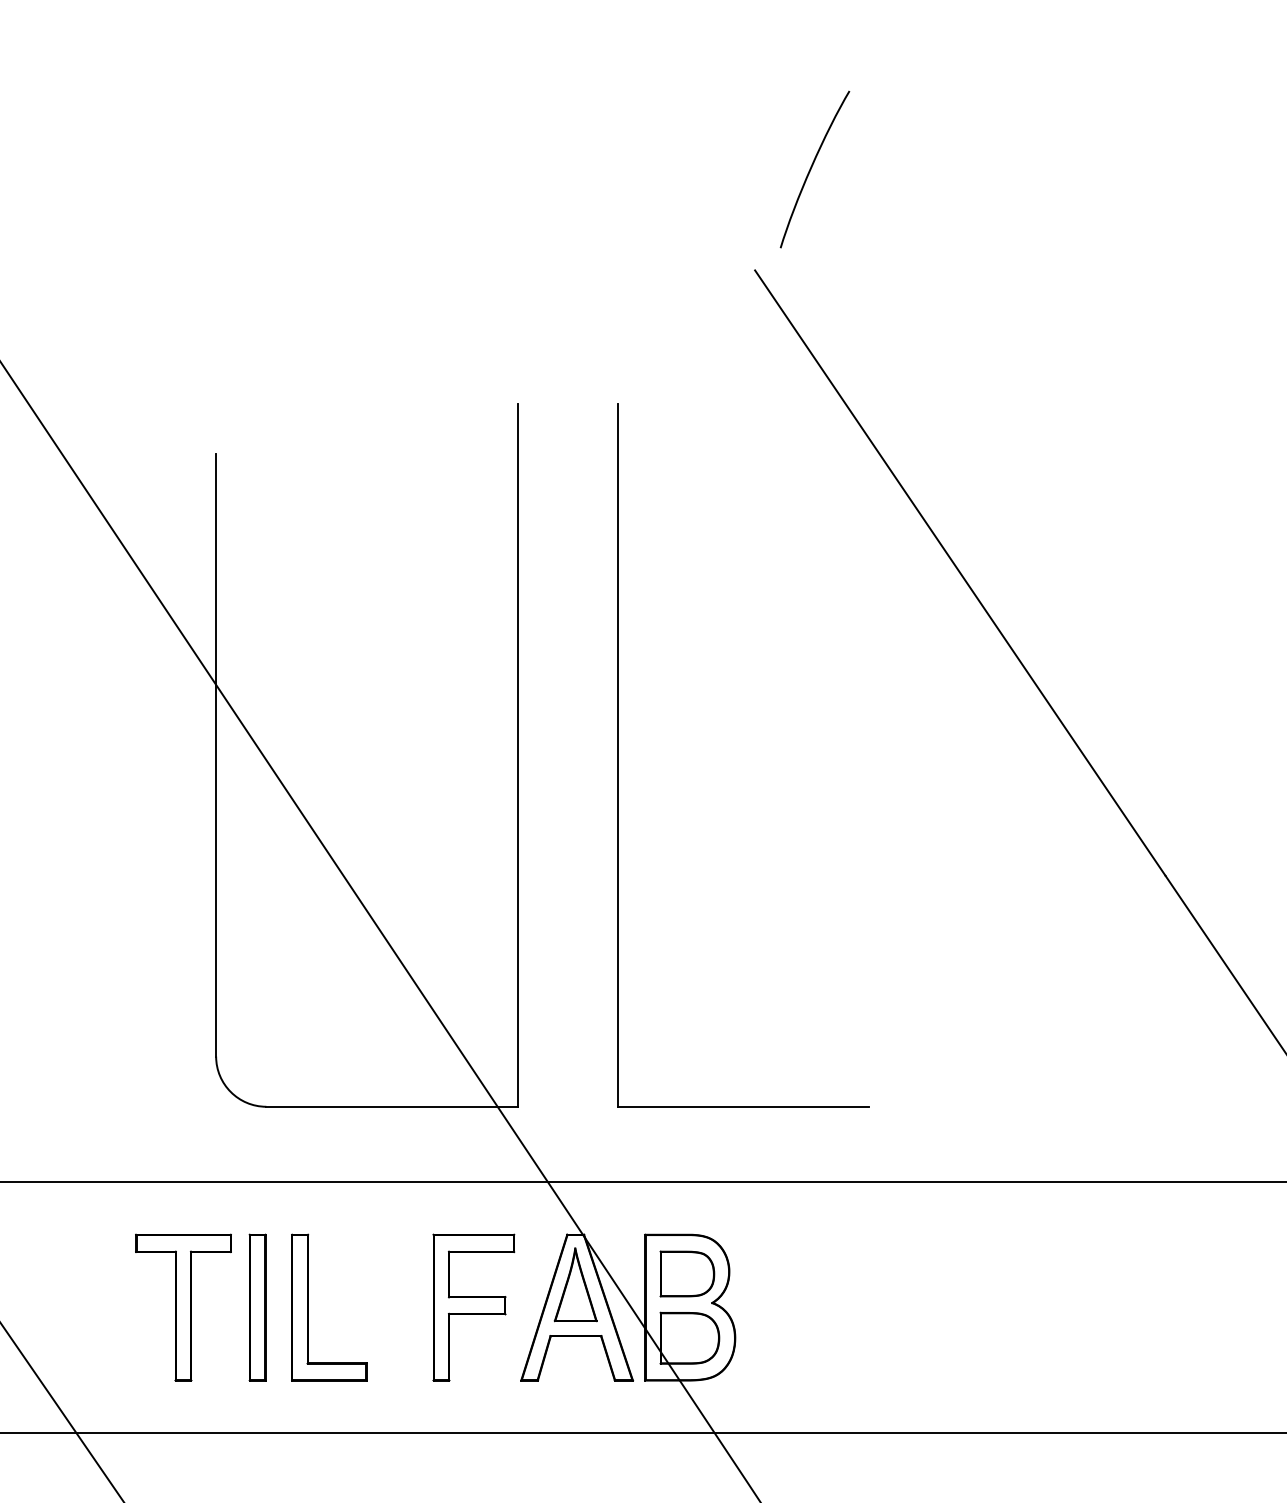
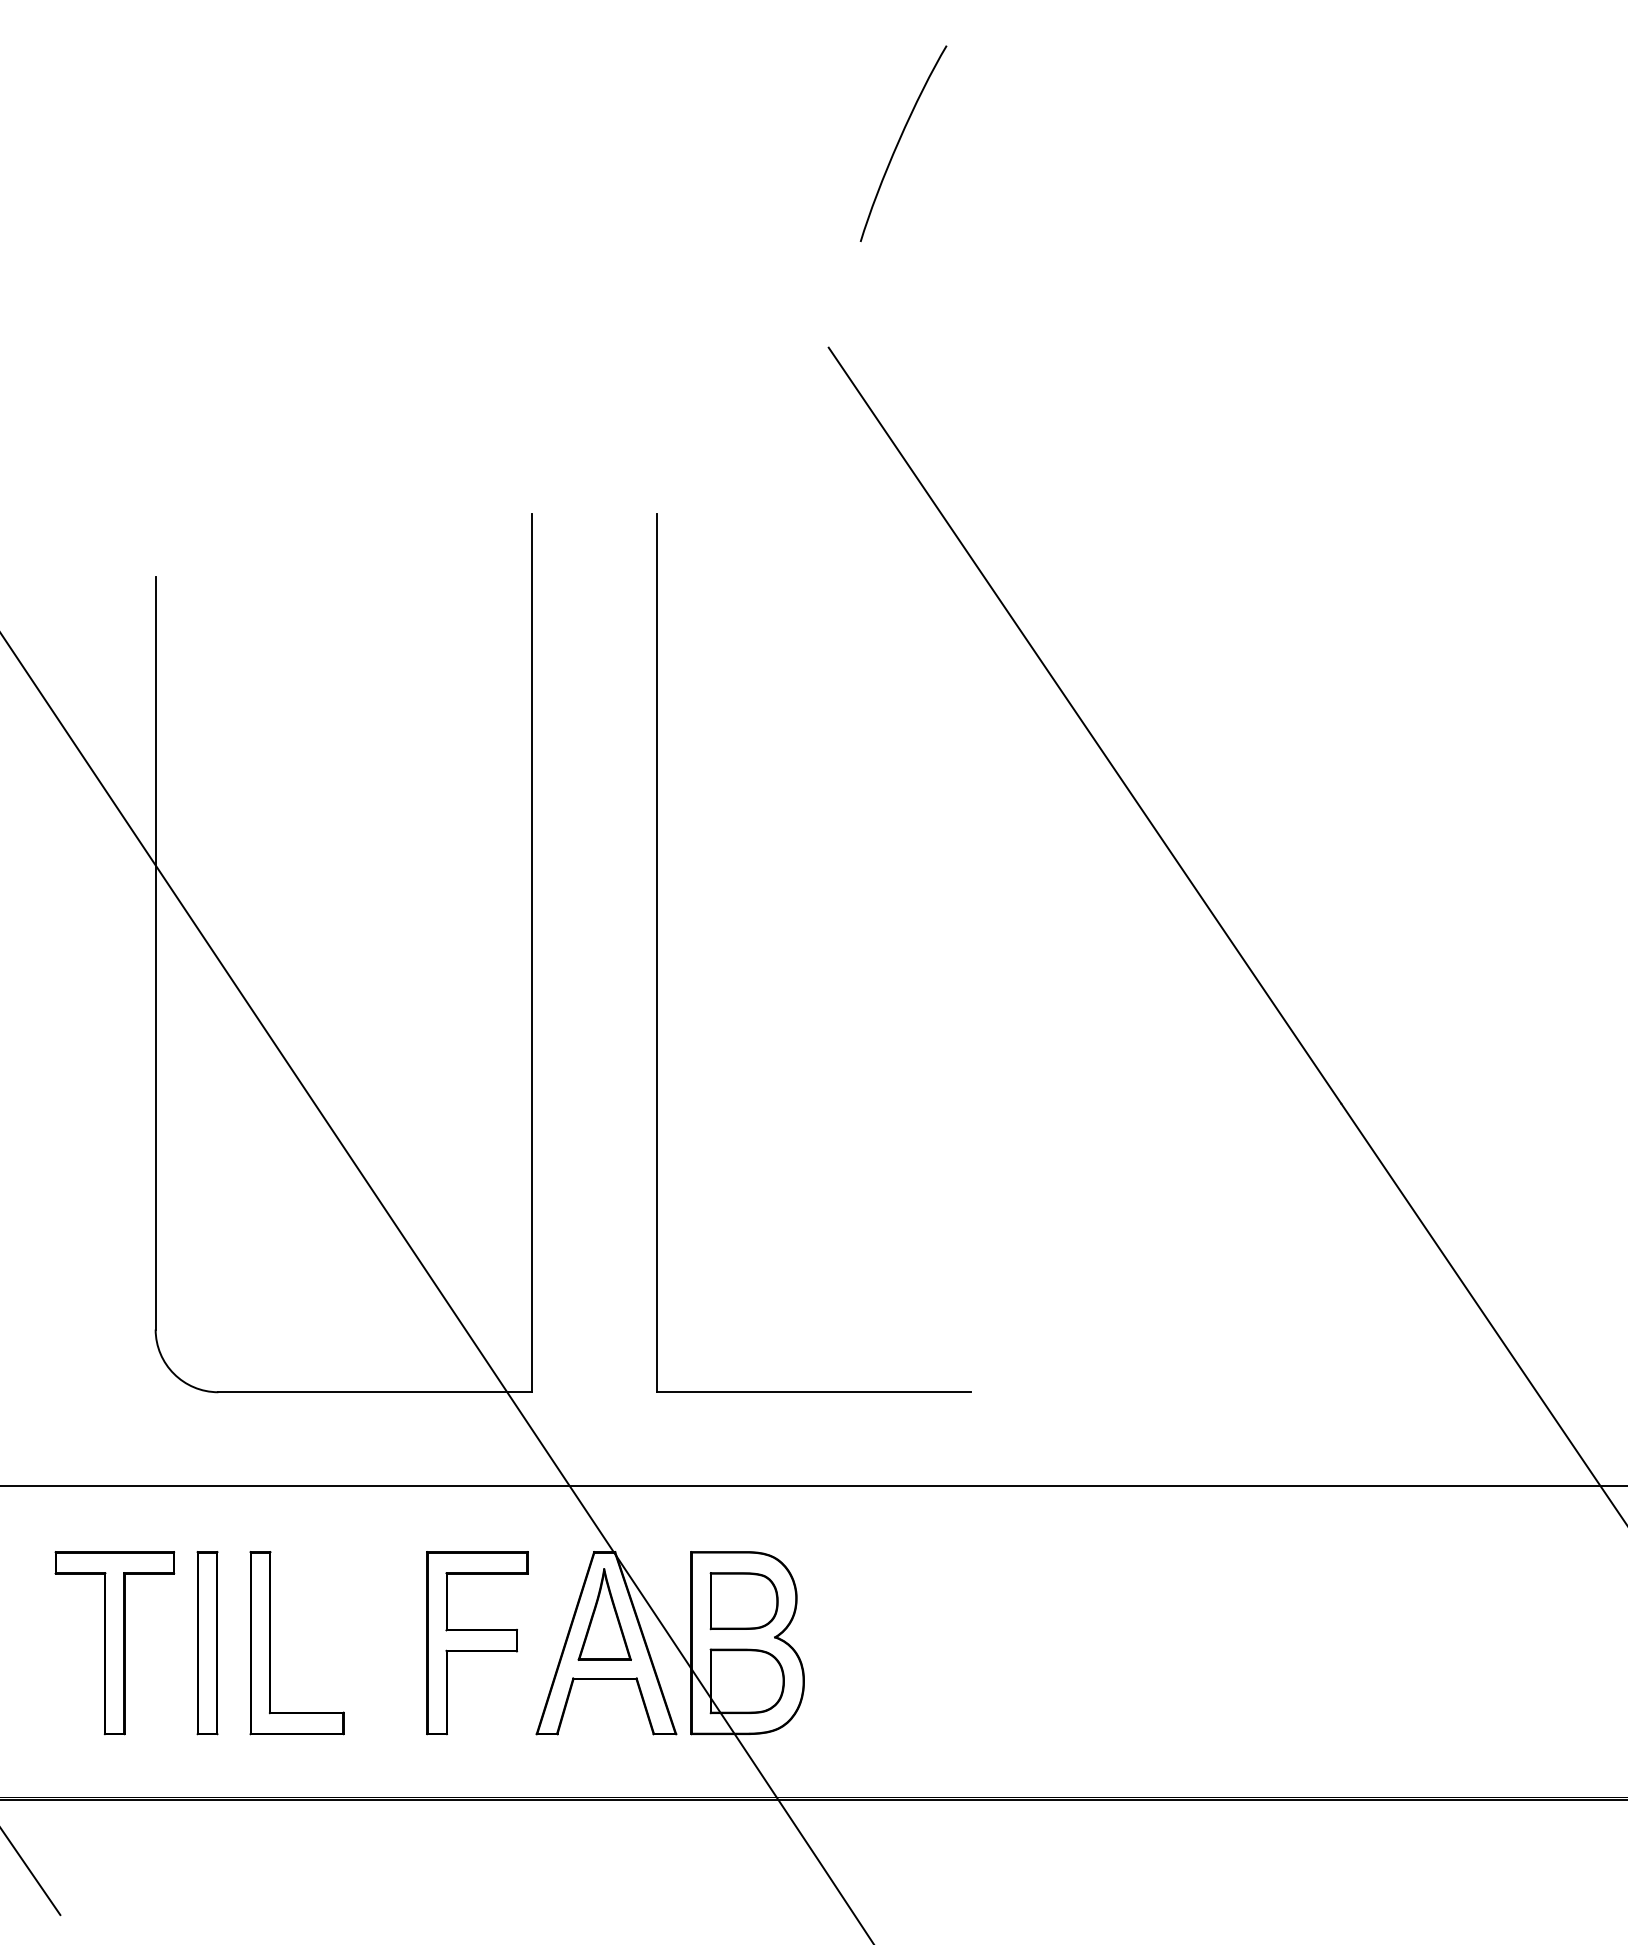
curve: (811, 168) -> (899, 142), moved

